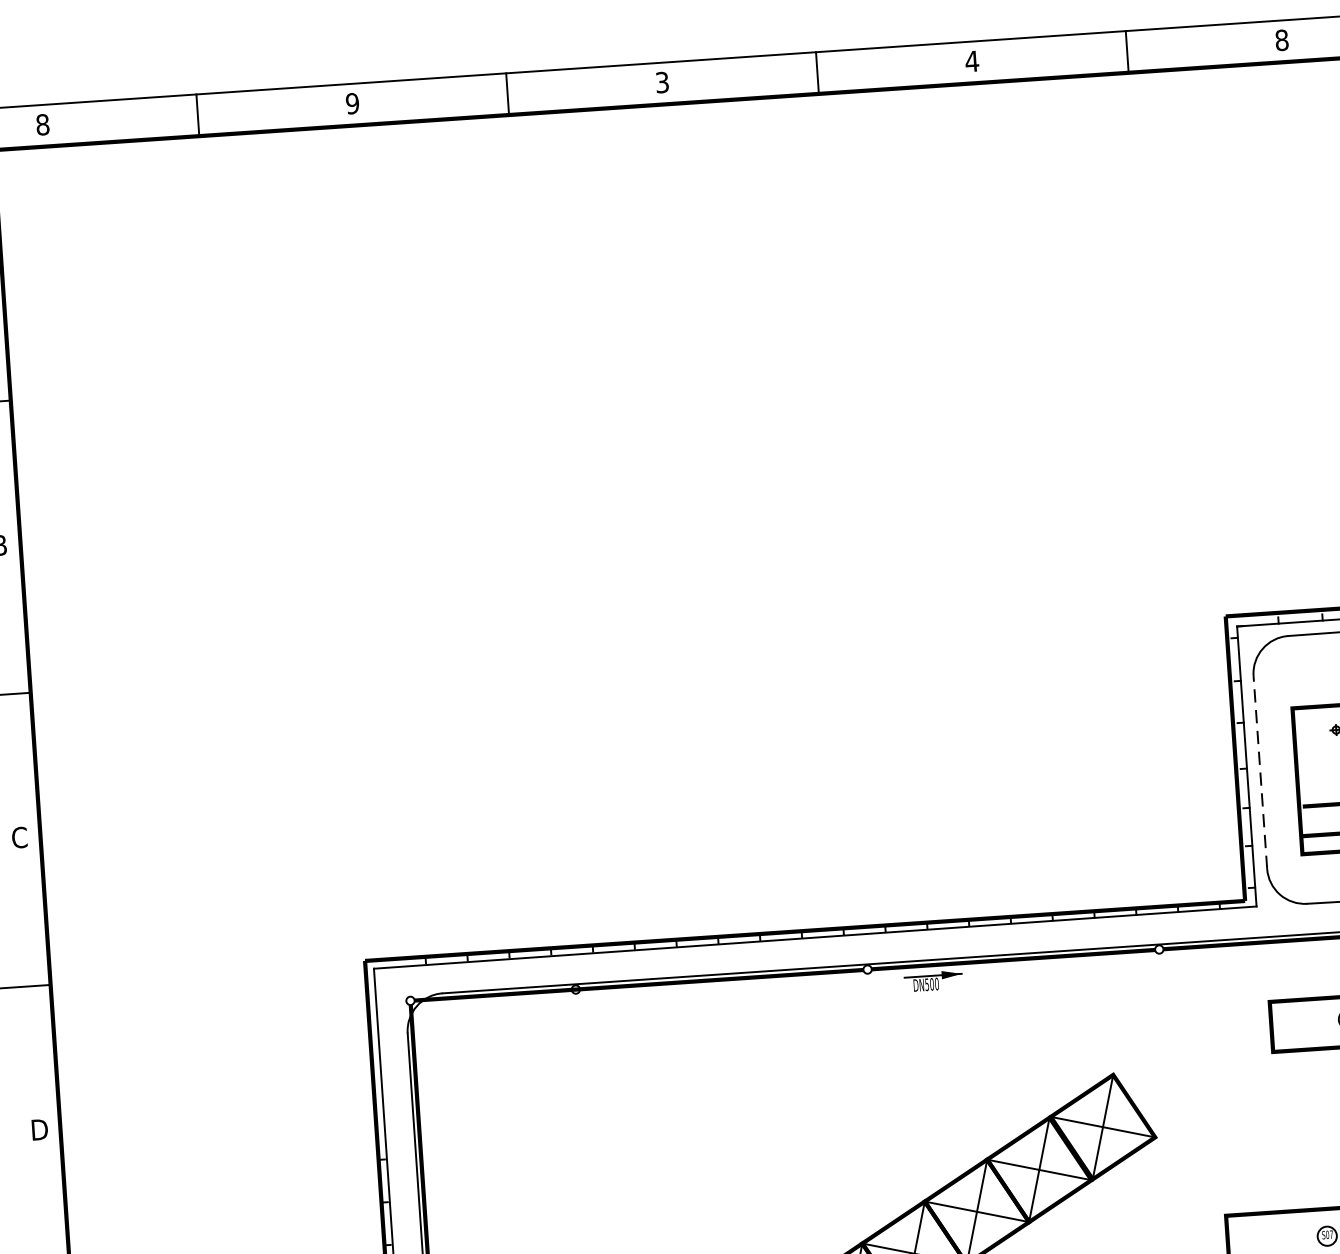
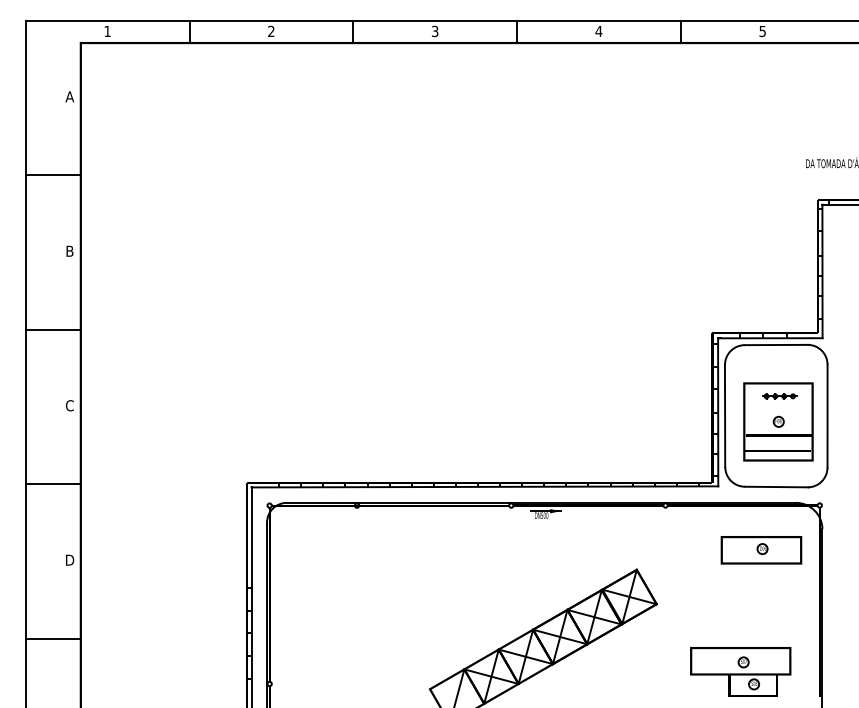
text: (1281, 40) -> (762, 31), 8 -> 5
text: (352, 103) -> (271, 31), 9 -> 2
text: (42, 124) -> (107, 31), 8 -> 1
line: (1261, 771) -> (725, 415), dashed -> solid

